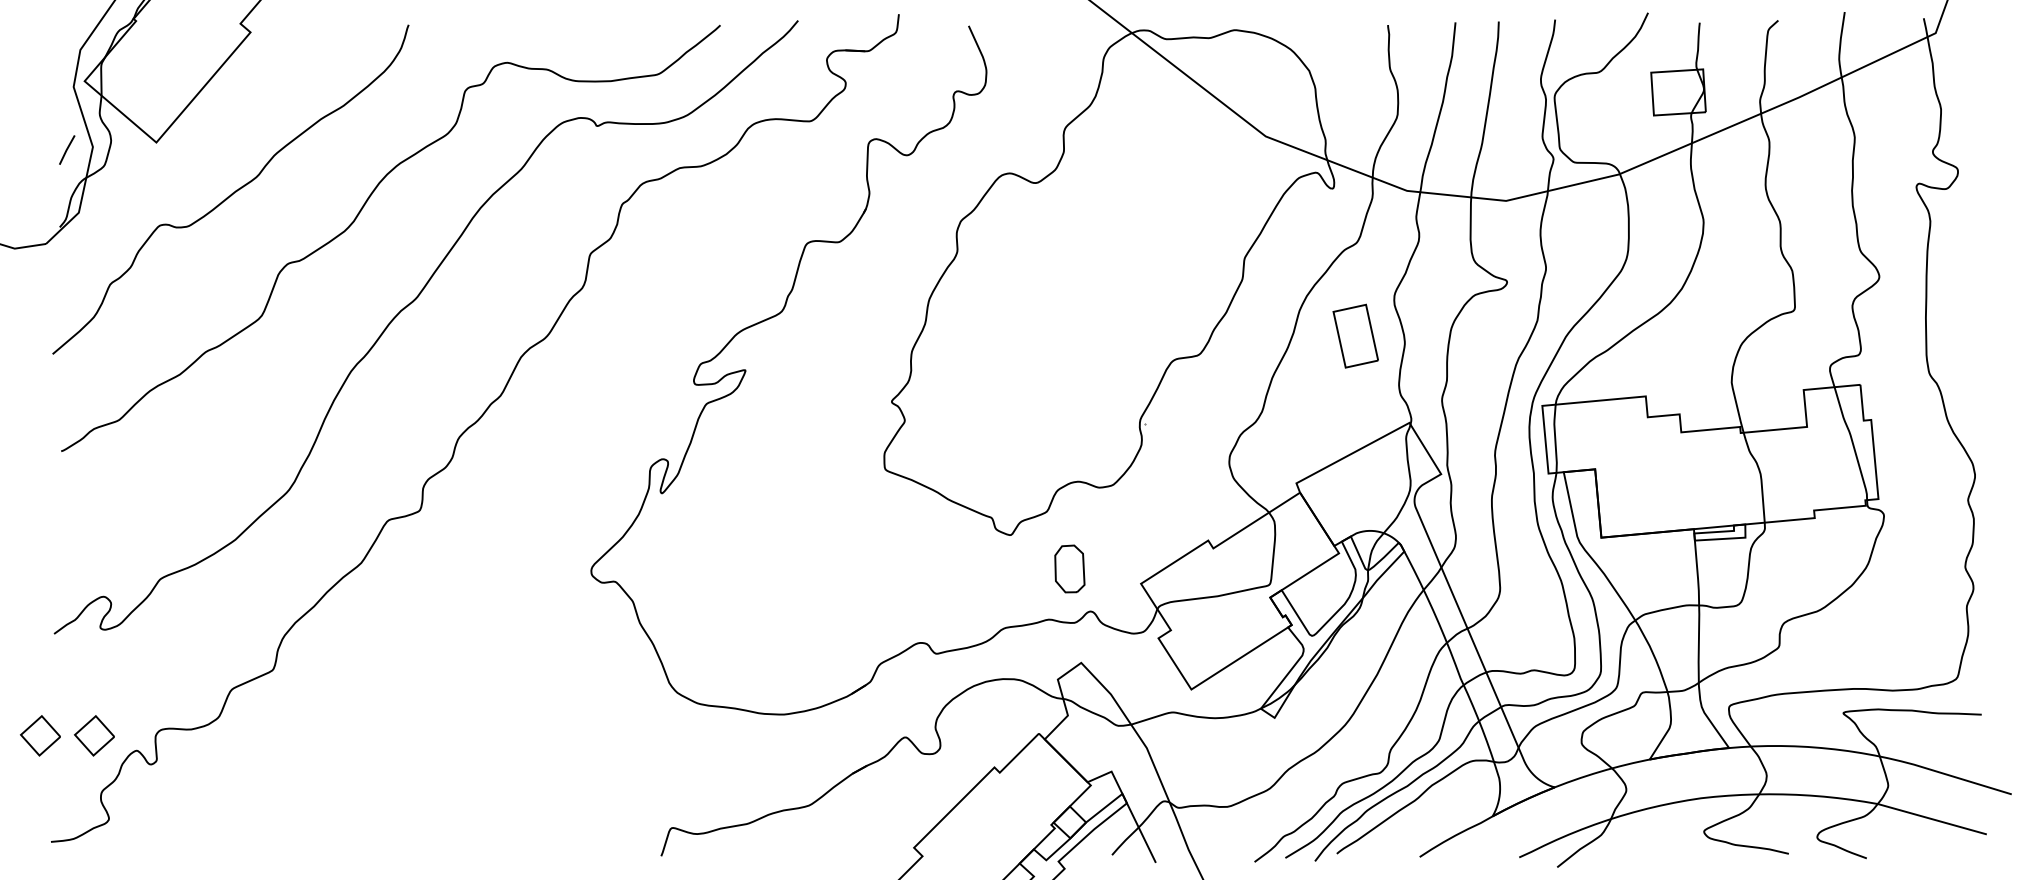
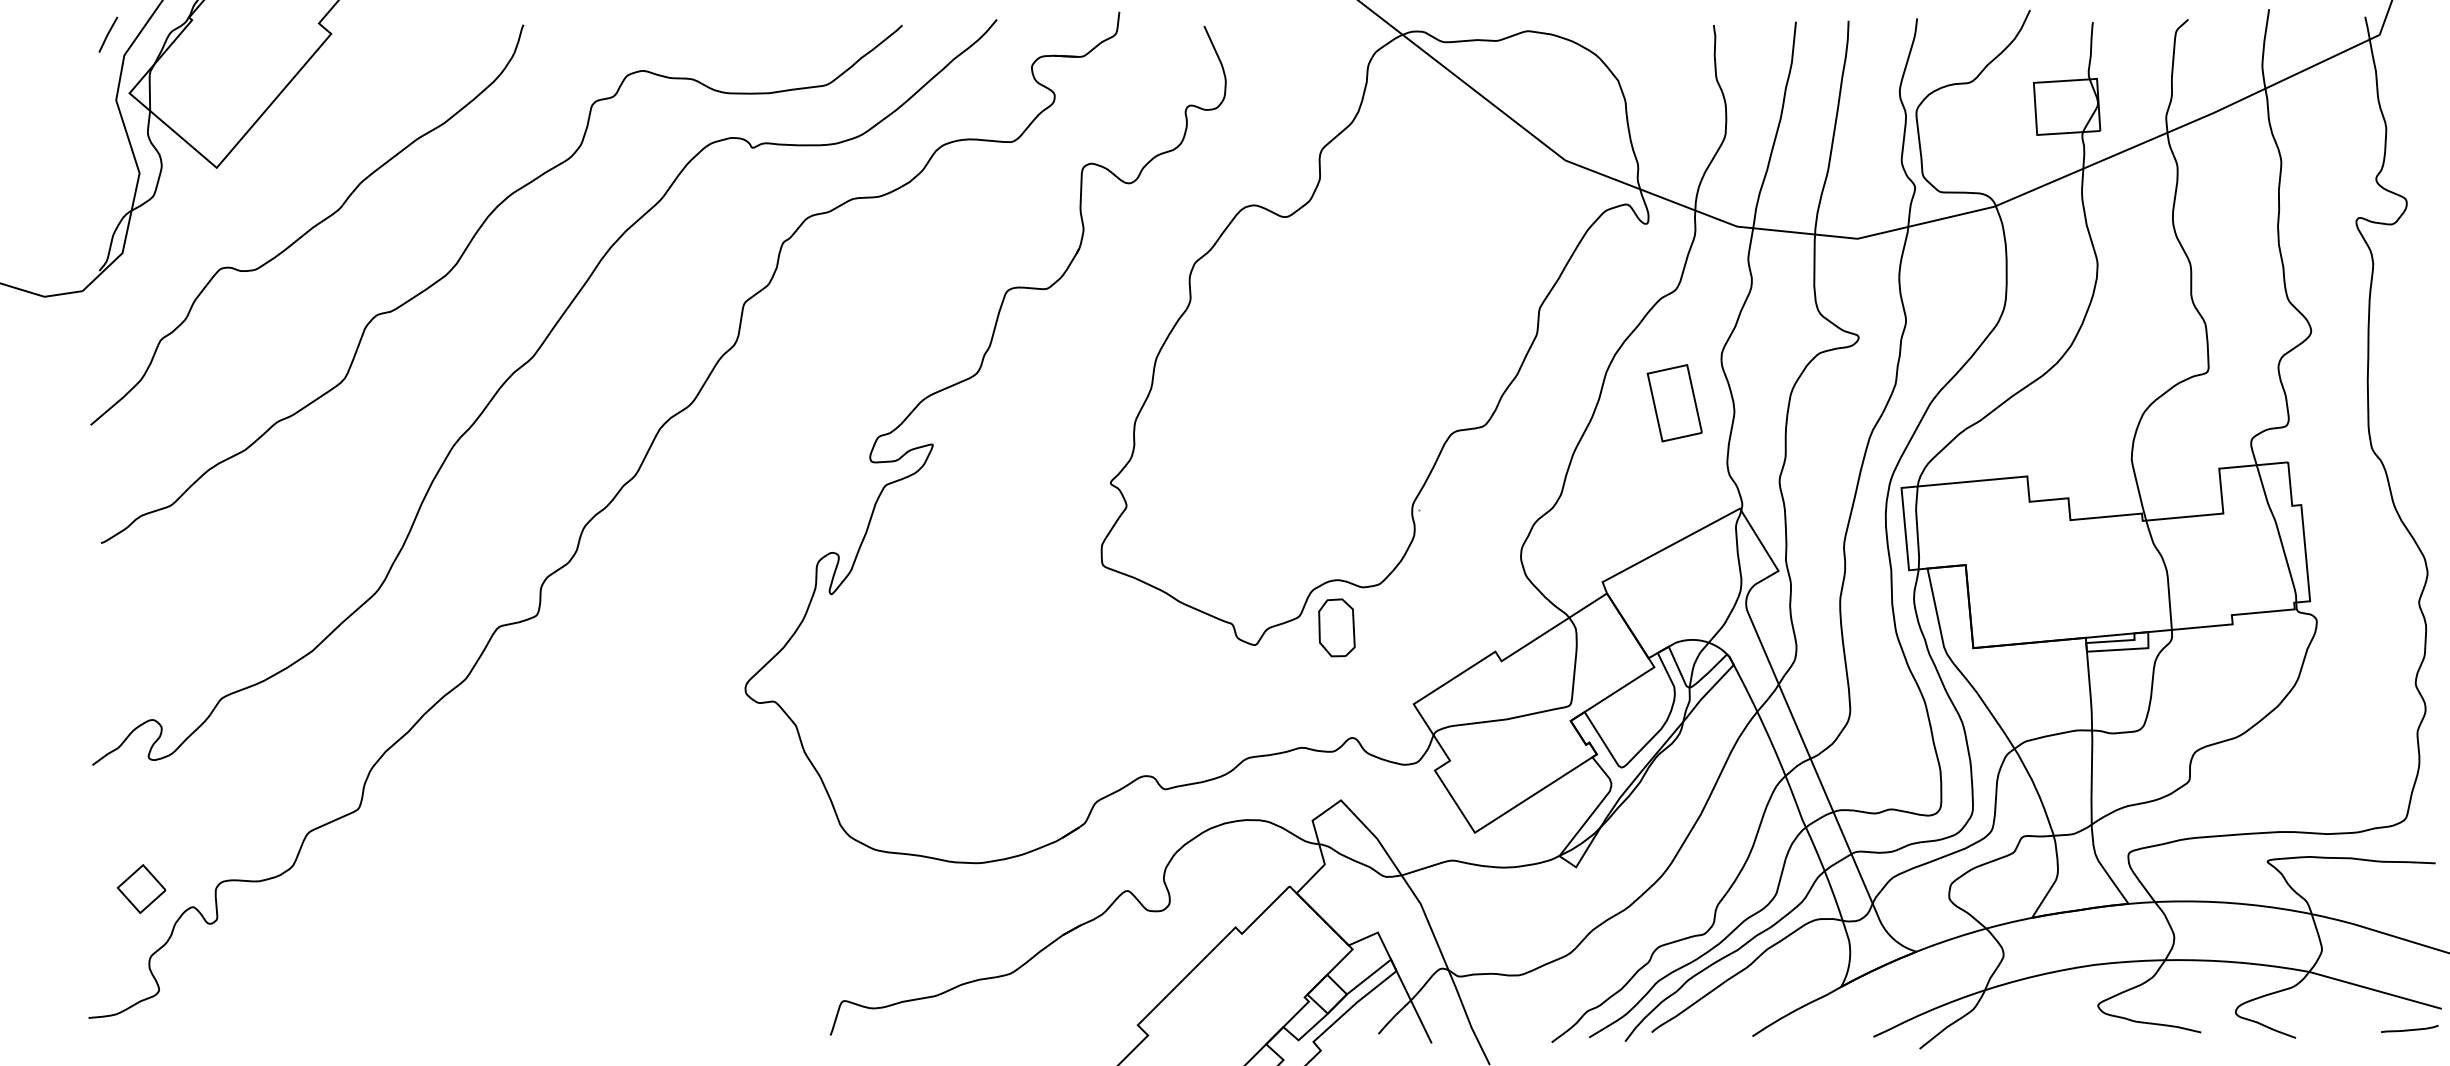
line: (67, 149) -> (108, 34), moved
part: (1069, 568) -> (1336, 627), moved
part: (40, 735) -> (75, 888), removed
curve: (1960, 851) -> (2409, 1029), added

